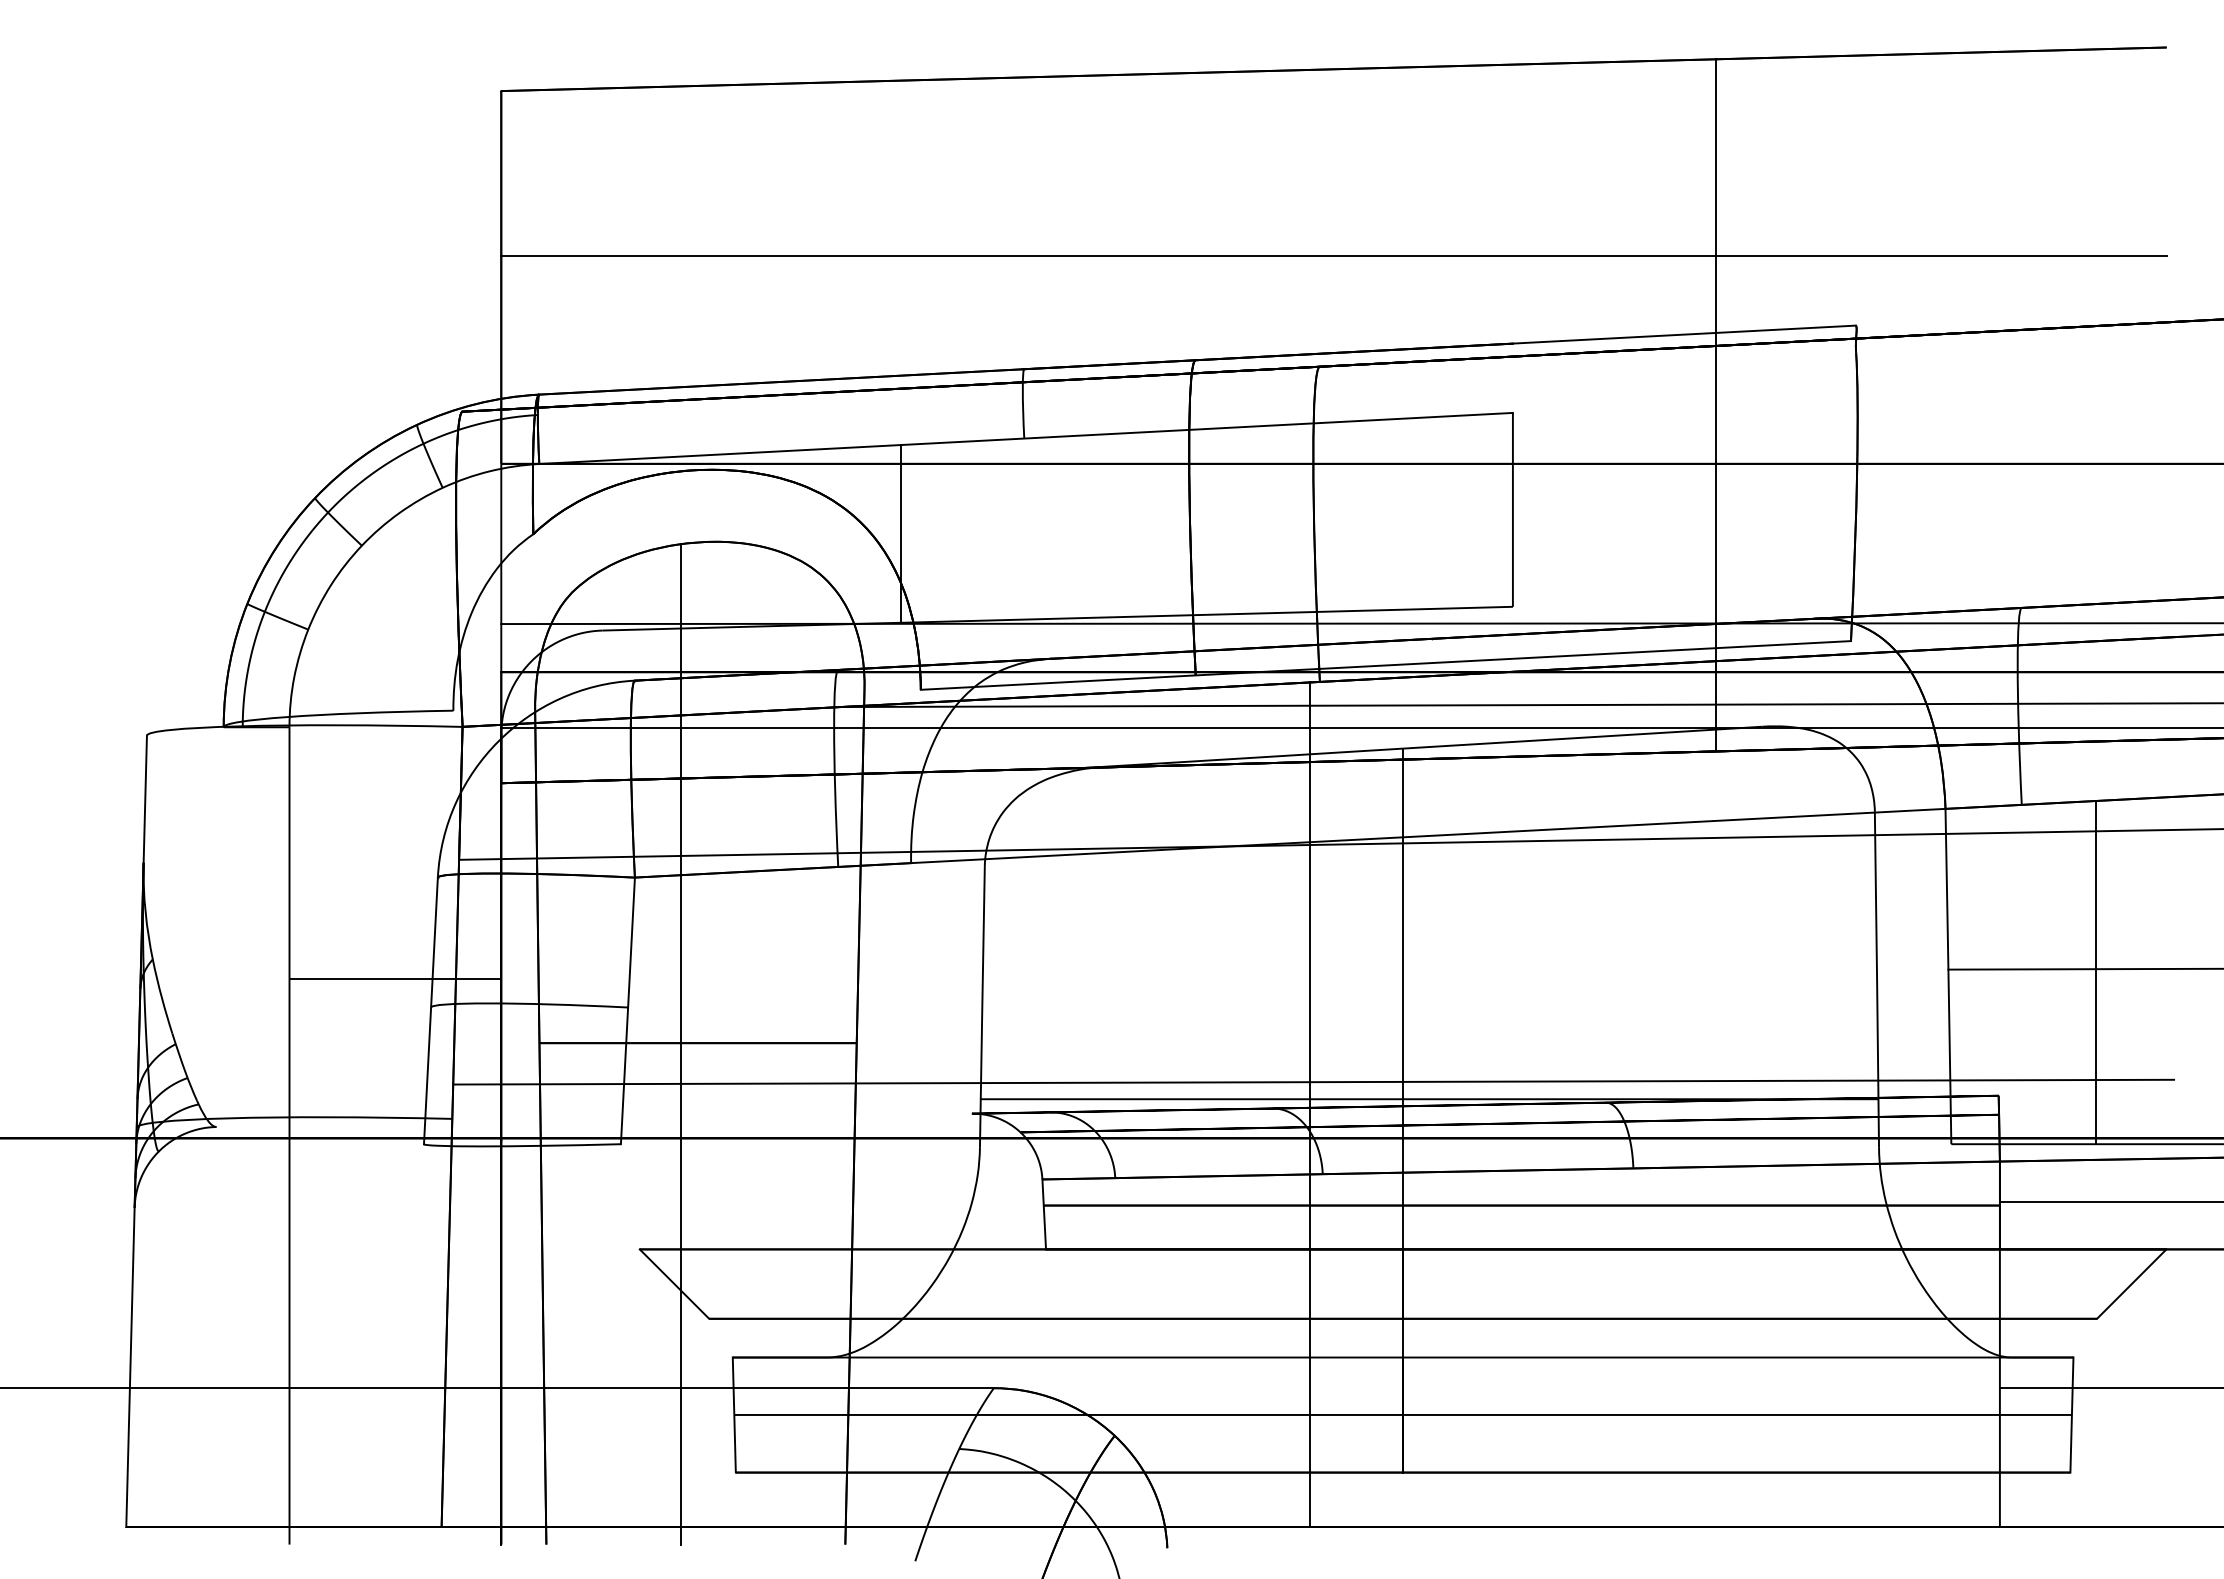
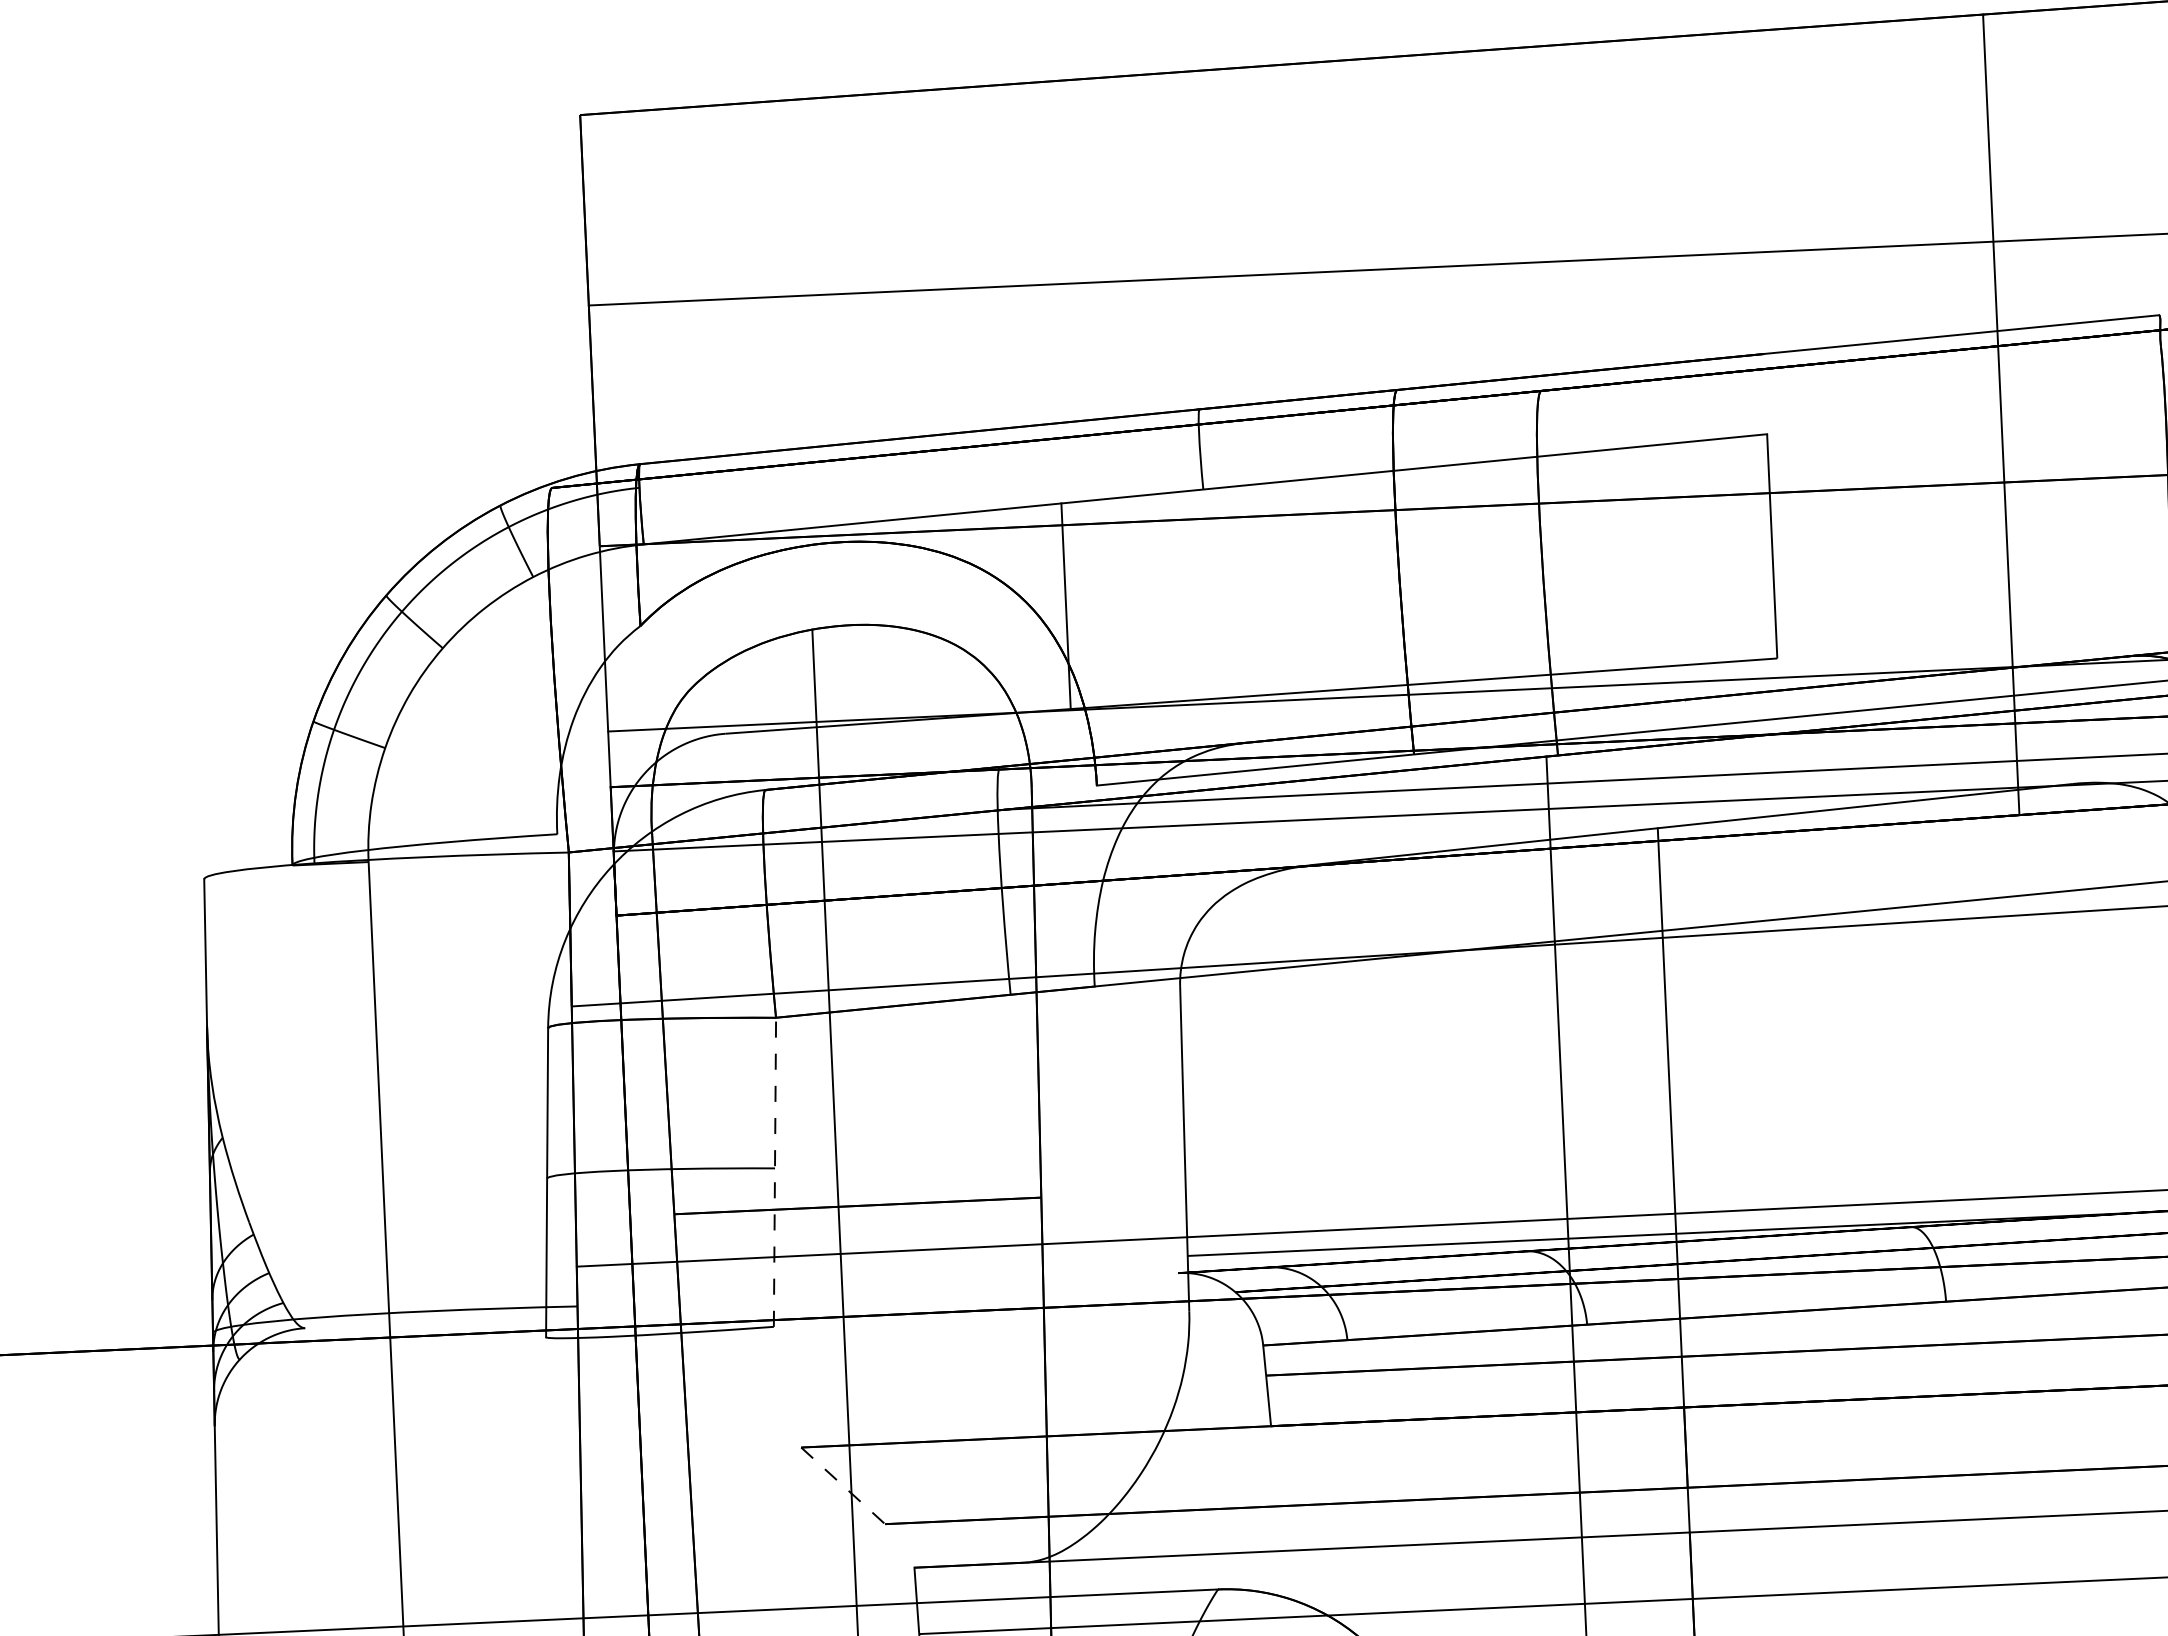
line: (395, 978) -> (504, 1147), removed
line: (627, 1010) -> (774, 1171), solid -> dashed
line: (674, 1284) -> (843, 1486), solid -> dashed

